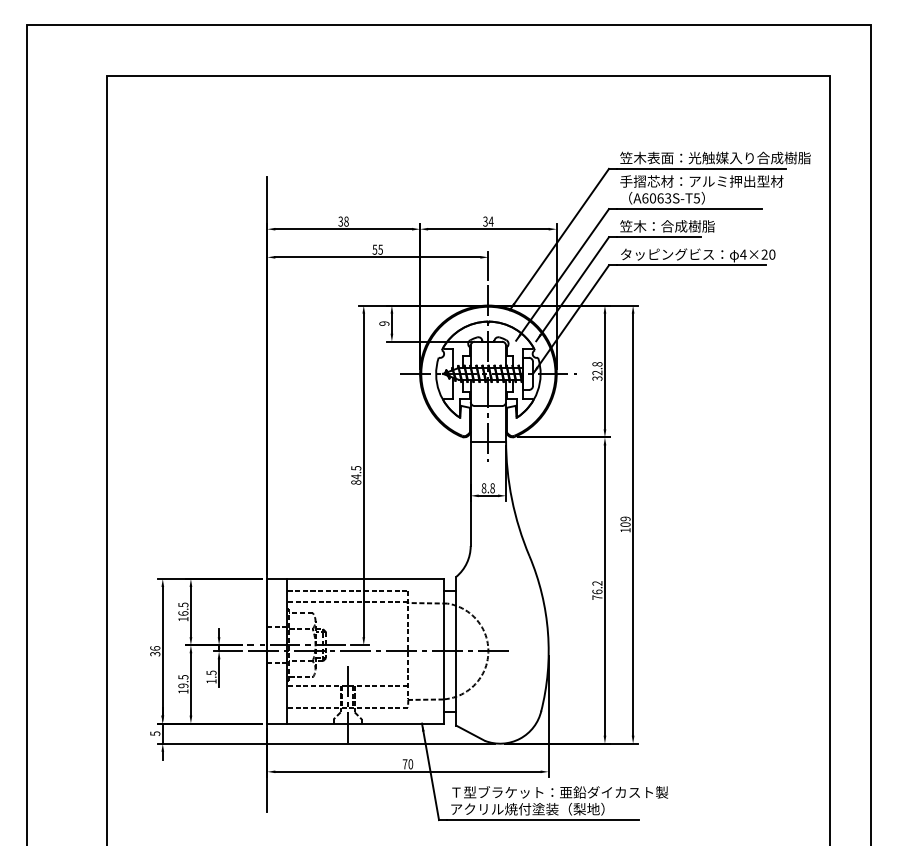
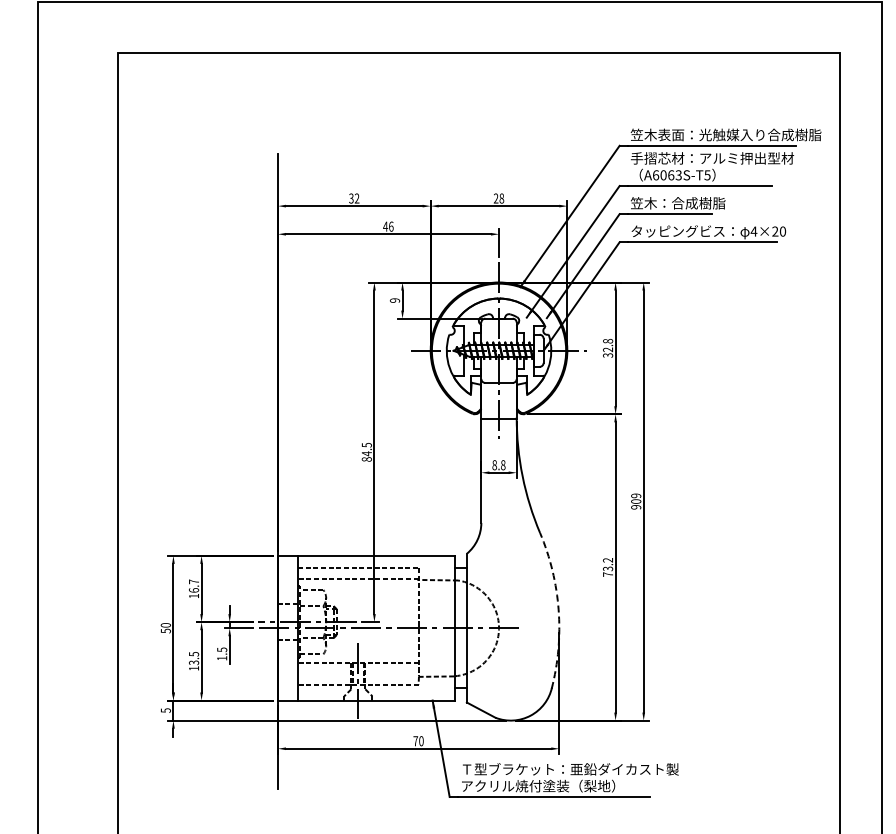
text: (346, 221) -> (357, 198), 38 -> 32
text: (488, 221) -> (499, 198), 34 -> 28
text: (377, 249) -> (388, 226), 55 -> 46
text: (625, 530) -> (636, 507), 109 -> 909
text: (597, 591) -> (608, 568), 76.2 -> 73.2
text: (183, 604) -> (194, 581), 16.5 -> 16.7
arc: (548, 633) -> (559, 610), solid -> dashed
text: (155, 651) -> (166, 628), 36 -> 50
text: (183, 685) -> (194, 662), 19.5 -> 13.5

